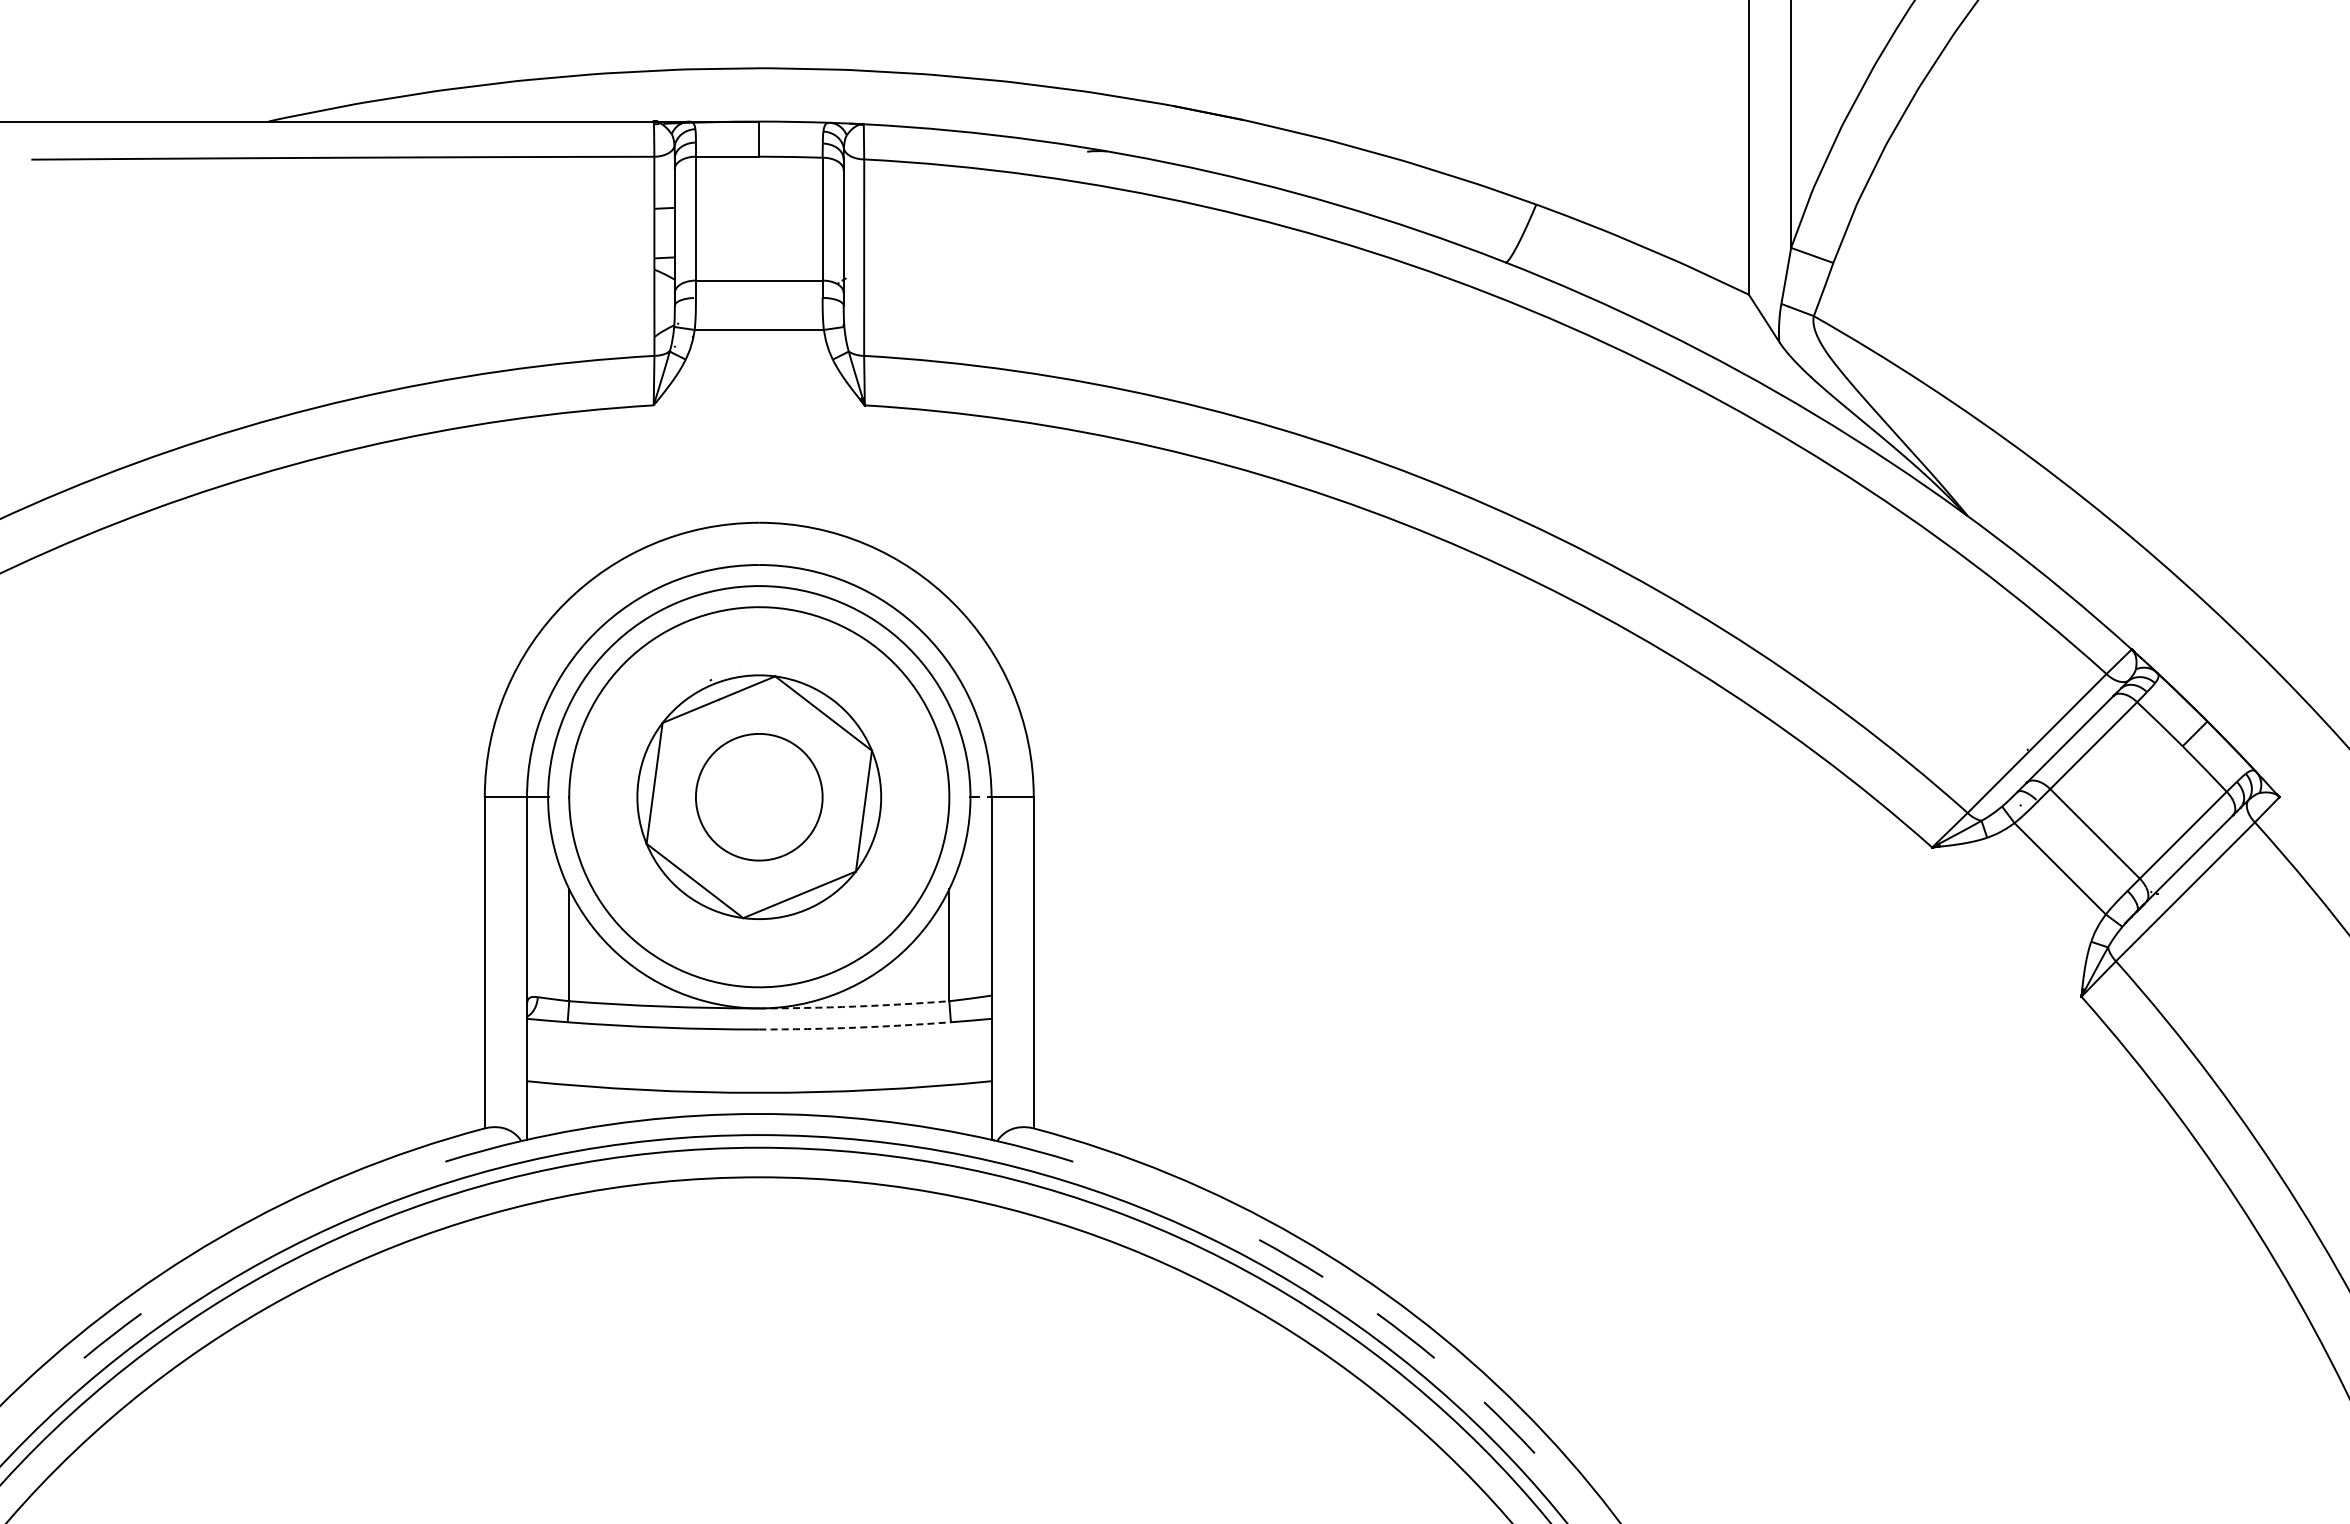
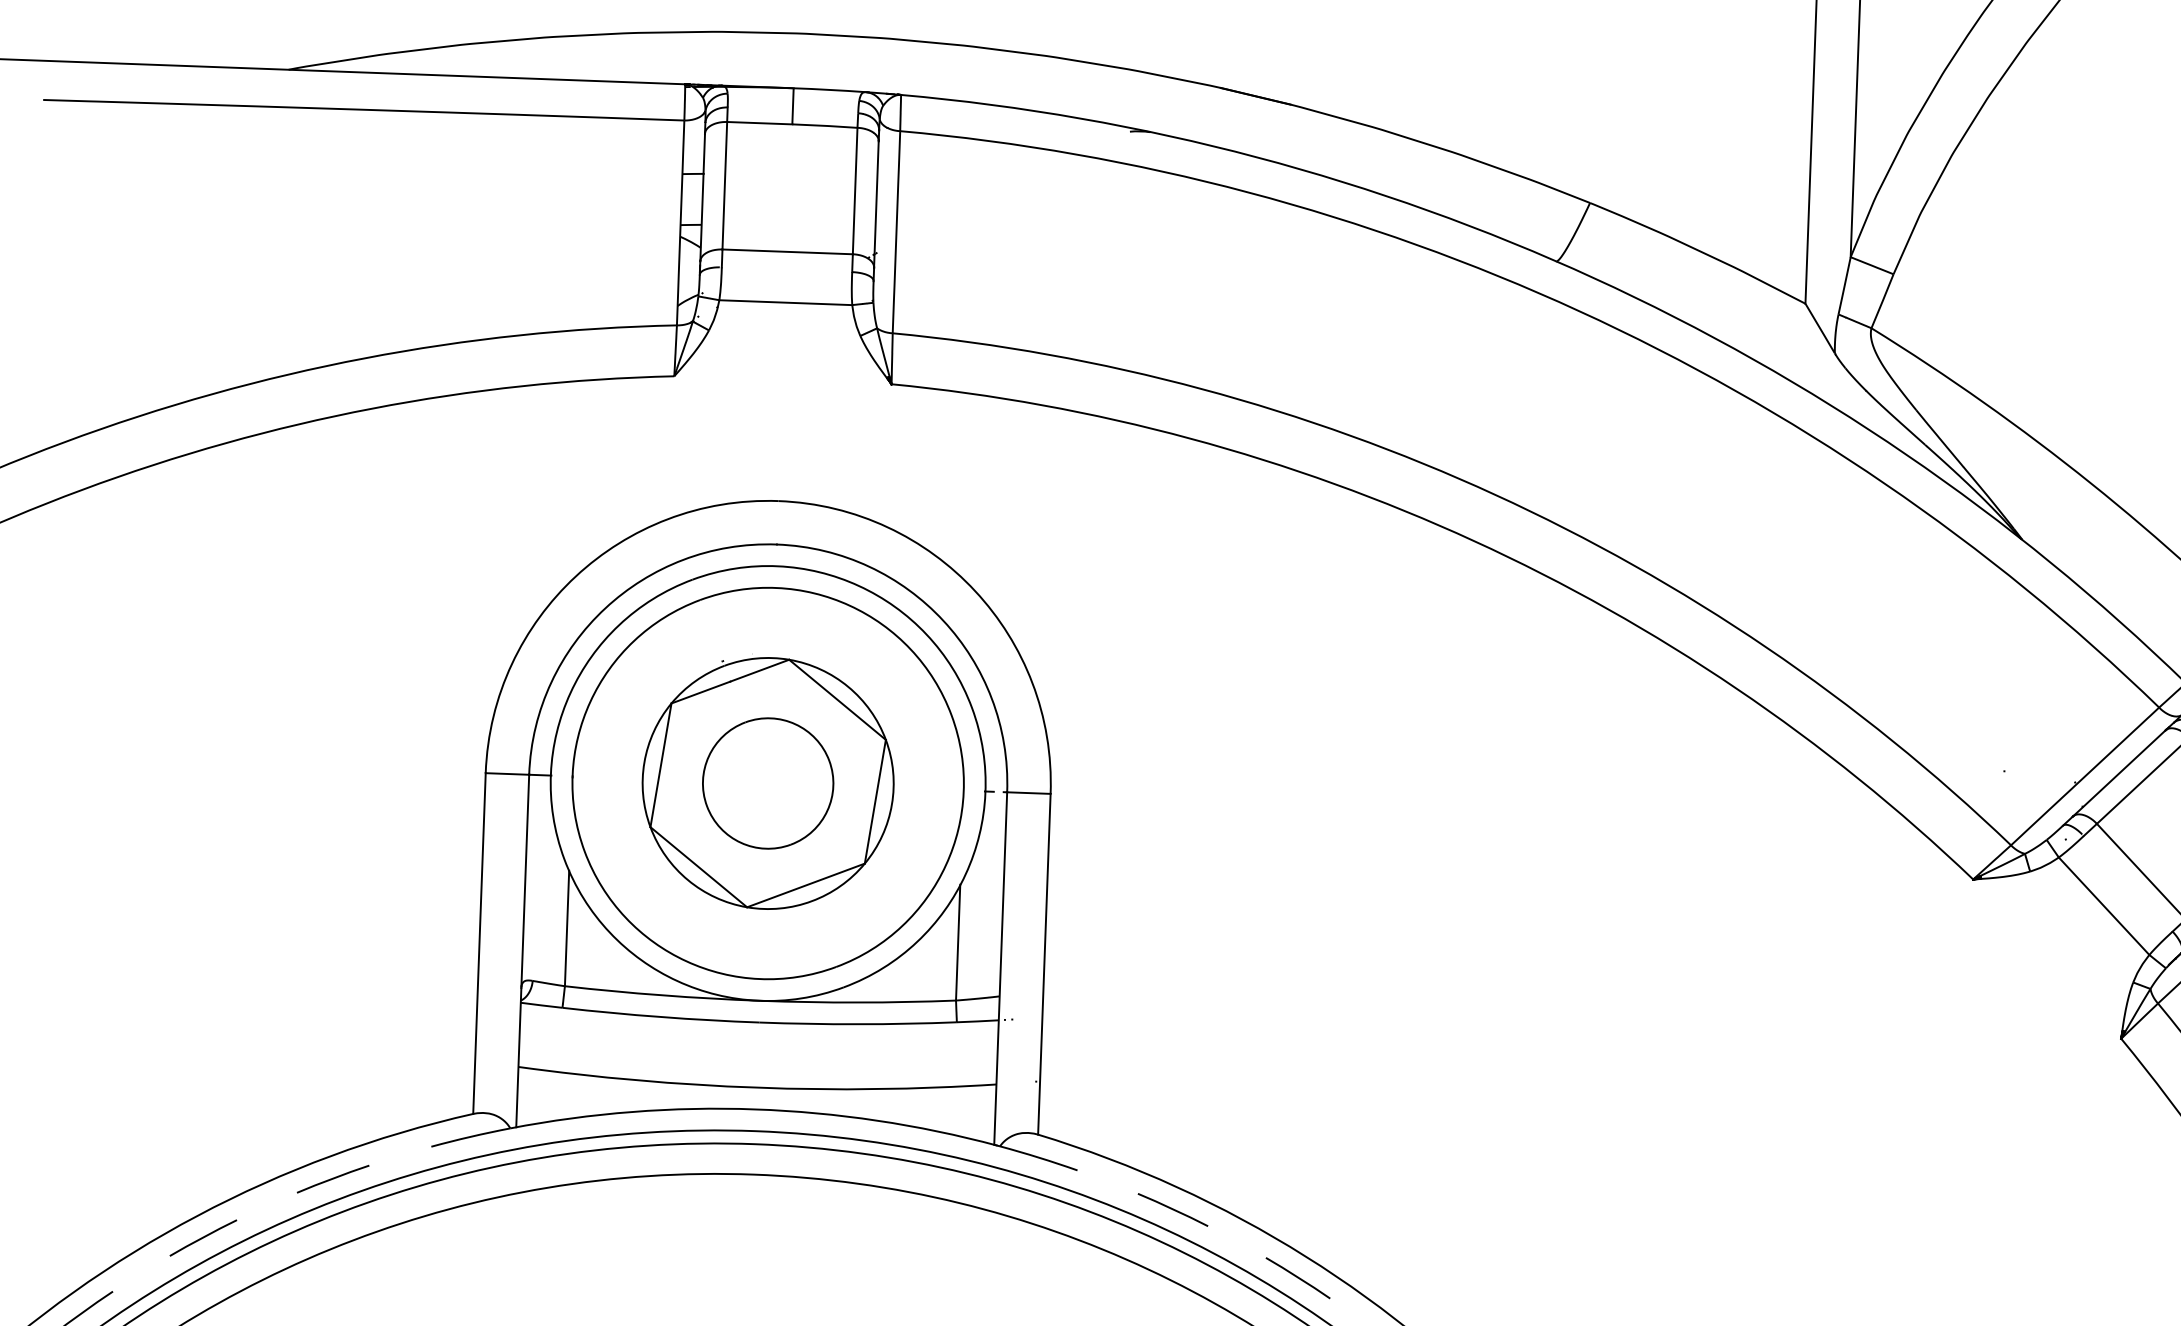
arc: (854, 1006) -> (858, 1002), dashed -> solid
arc: (855, 1027) -> (858, 1024), dashed -> solid
line: (350, 1196) -> (332, 1178), added
line: (1167, 1196) -> (1173, 1209), added
line: (227, 1258) -> (203, 1238), added

